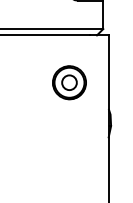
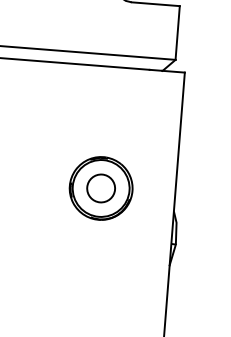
part: (69, 82) -> (101, 187), moved

